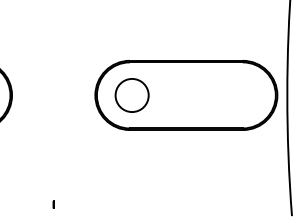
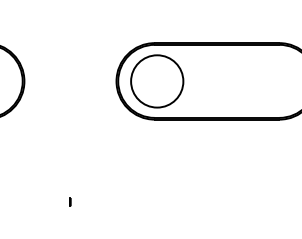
circle: (131, 95) -> (156, 81), size x1.43

